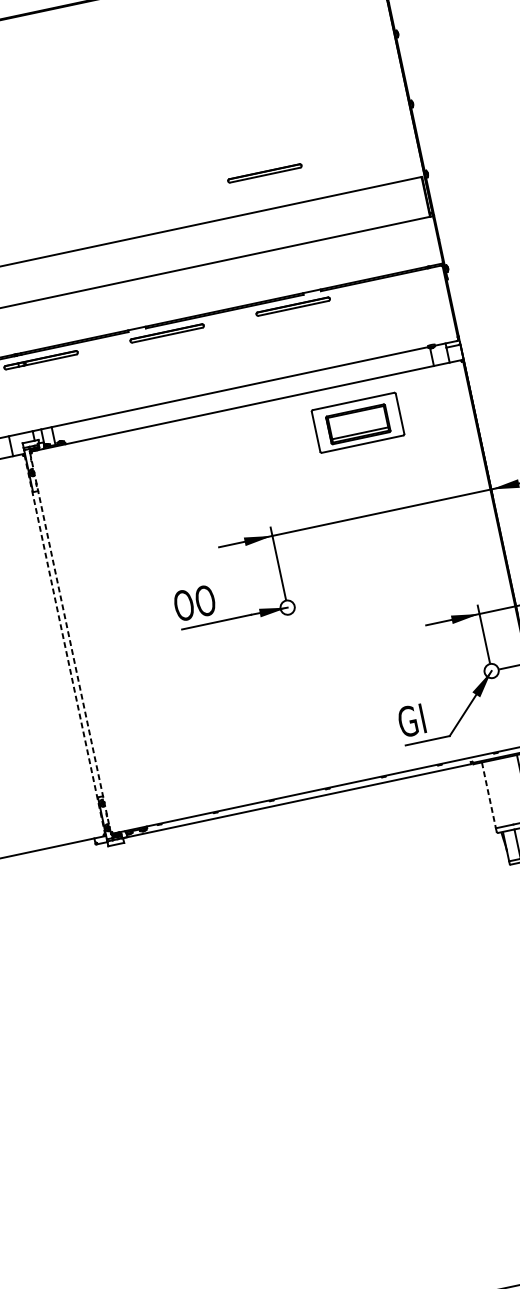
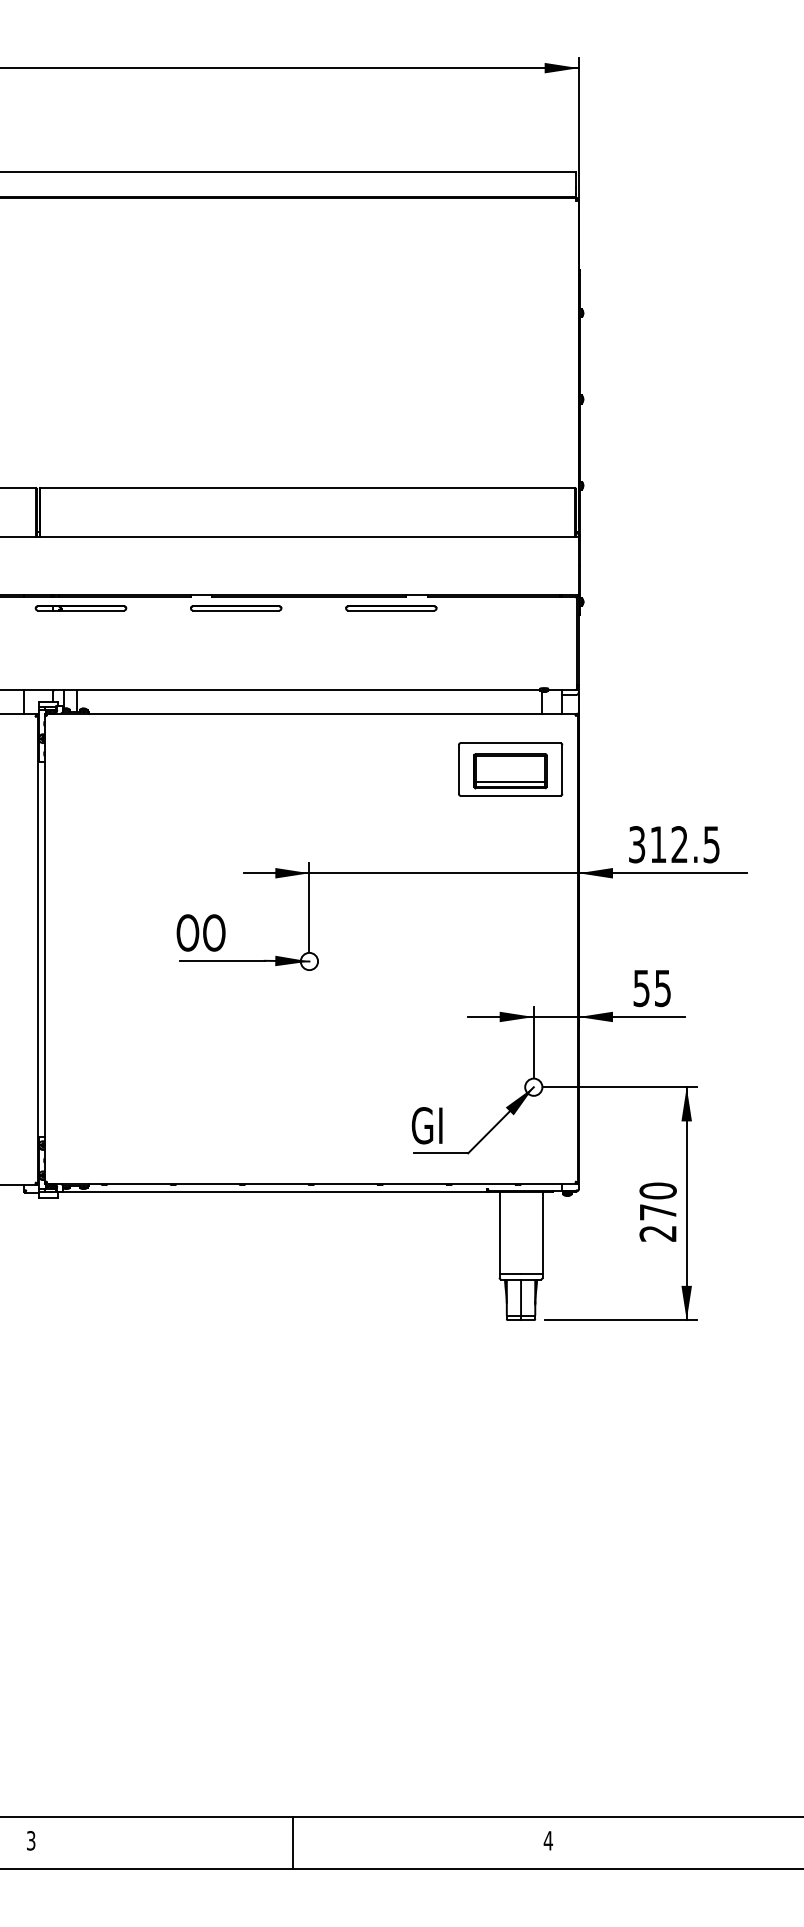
part: (265, 173) -> (391, 444), removed
part: (357, 422) -> (510, 769), moved
line: (70, 643) -> (44, 949), dashed -> solid
line: (64, 645) -> (37, 950), dashed -> solid
line: (489, 795) -> (499, 1233), dashed -> solid

